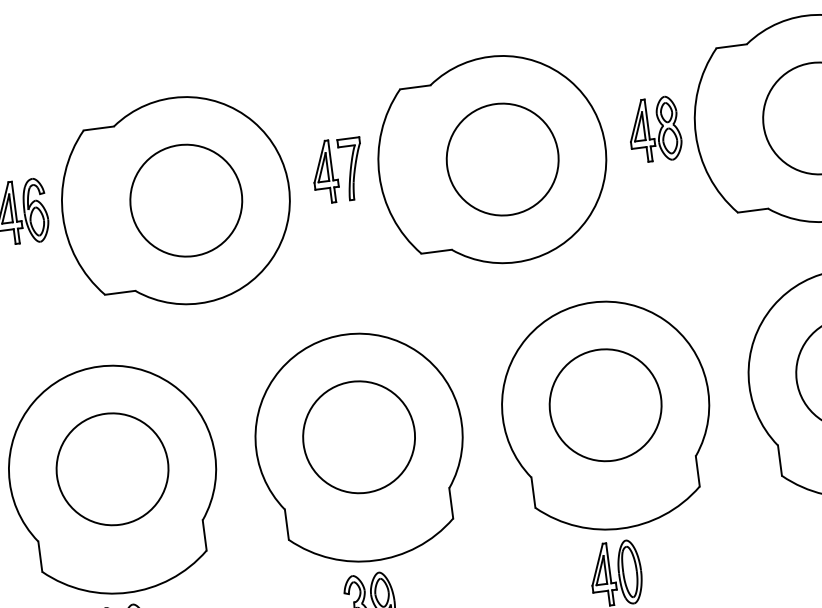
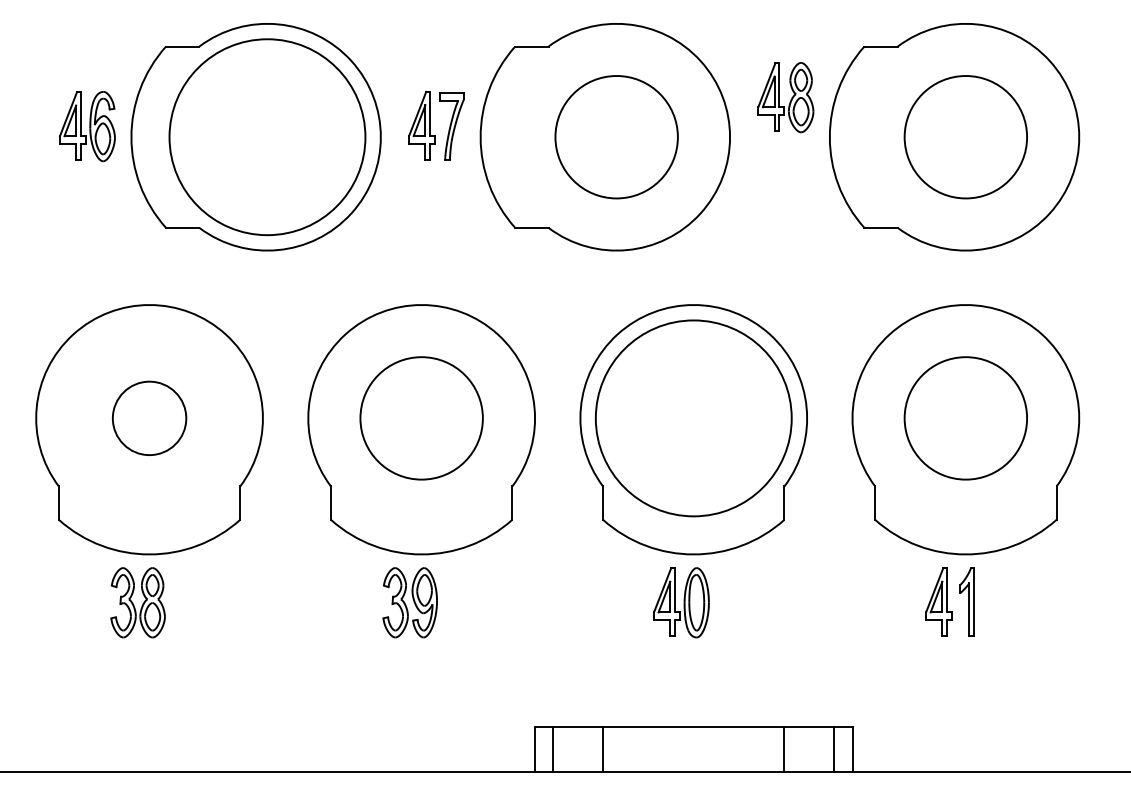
part: (654, 129) -> (785, 97), moved
circle: (186, 200) -> (267, 137), size x1.6
circle: (605, 405) -> (693, 418), size x1.6
circle: (112, 469) -> (149, 418), size x0.6

